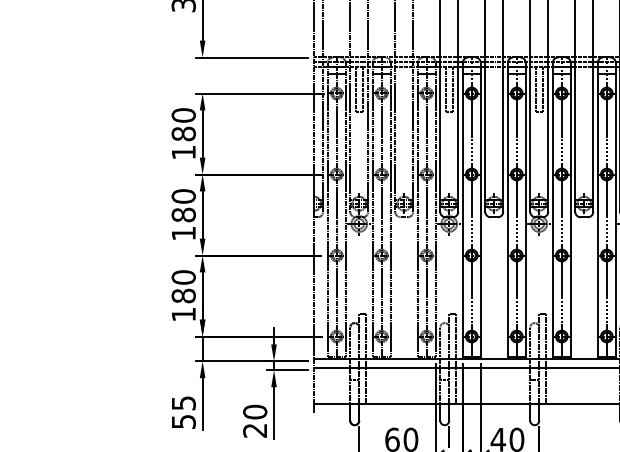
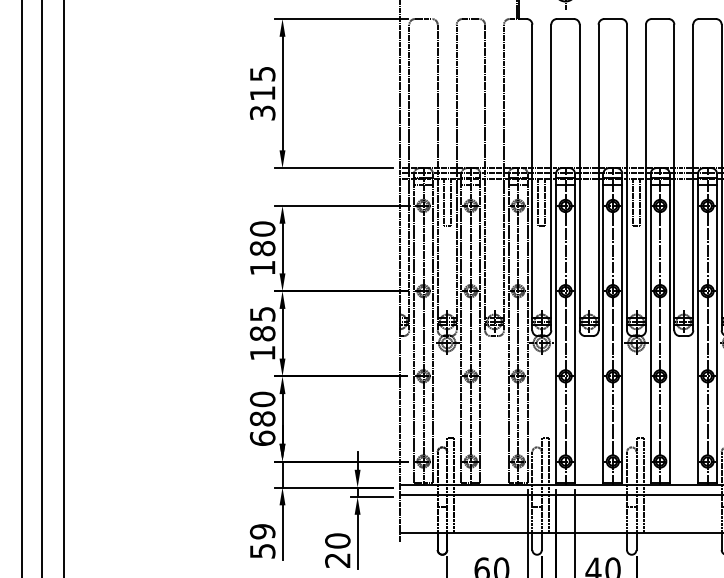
text: (183, 195) -> (262, 313), 180 -> 185
text: (183, 313) -> (262, 437), 180 -> 680
text: (183, 403) -> (262, 531), 55 -> 59

